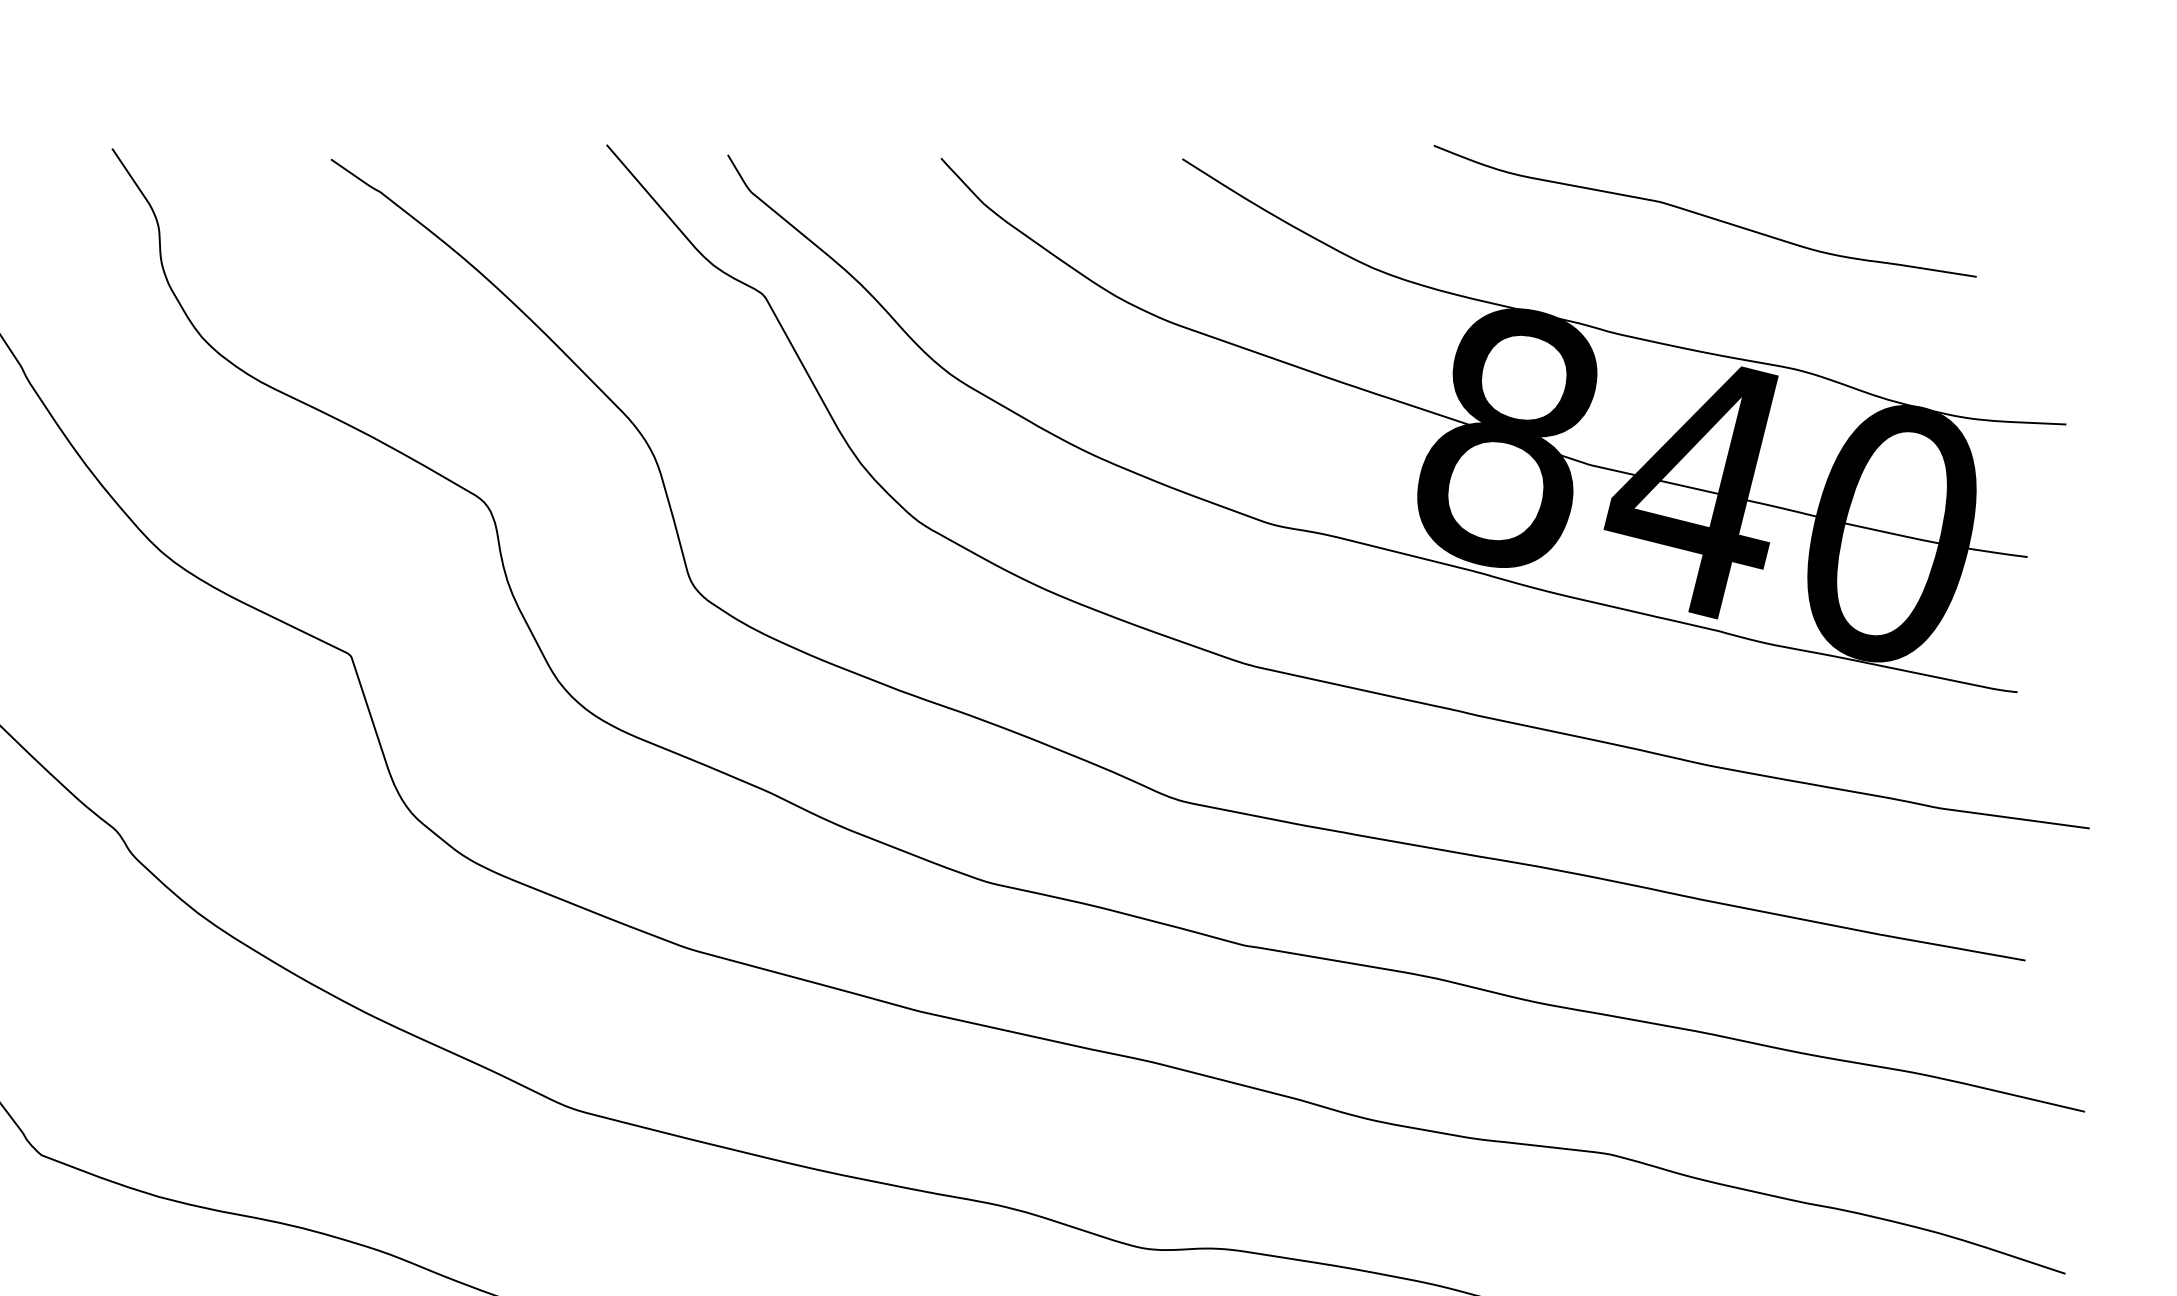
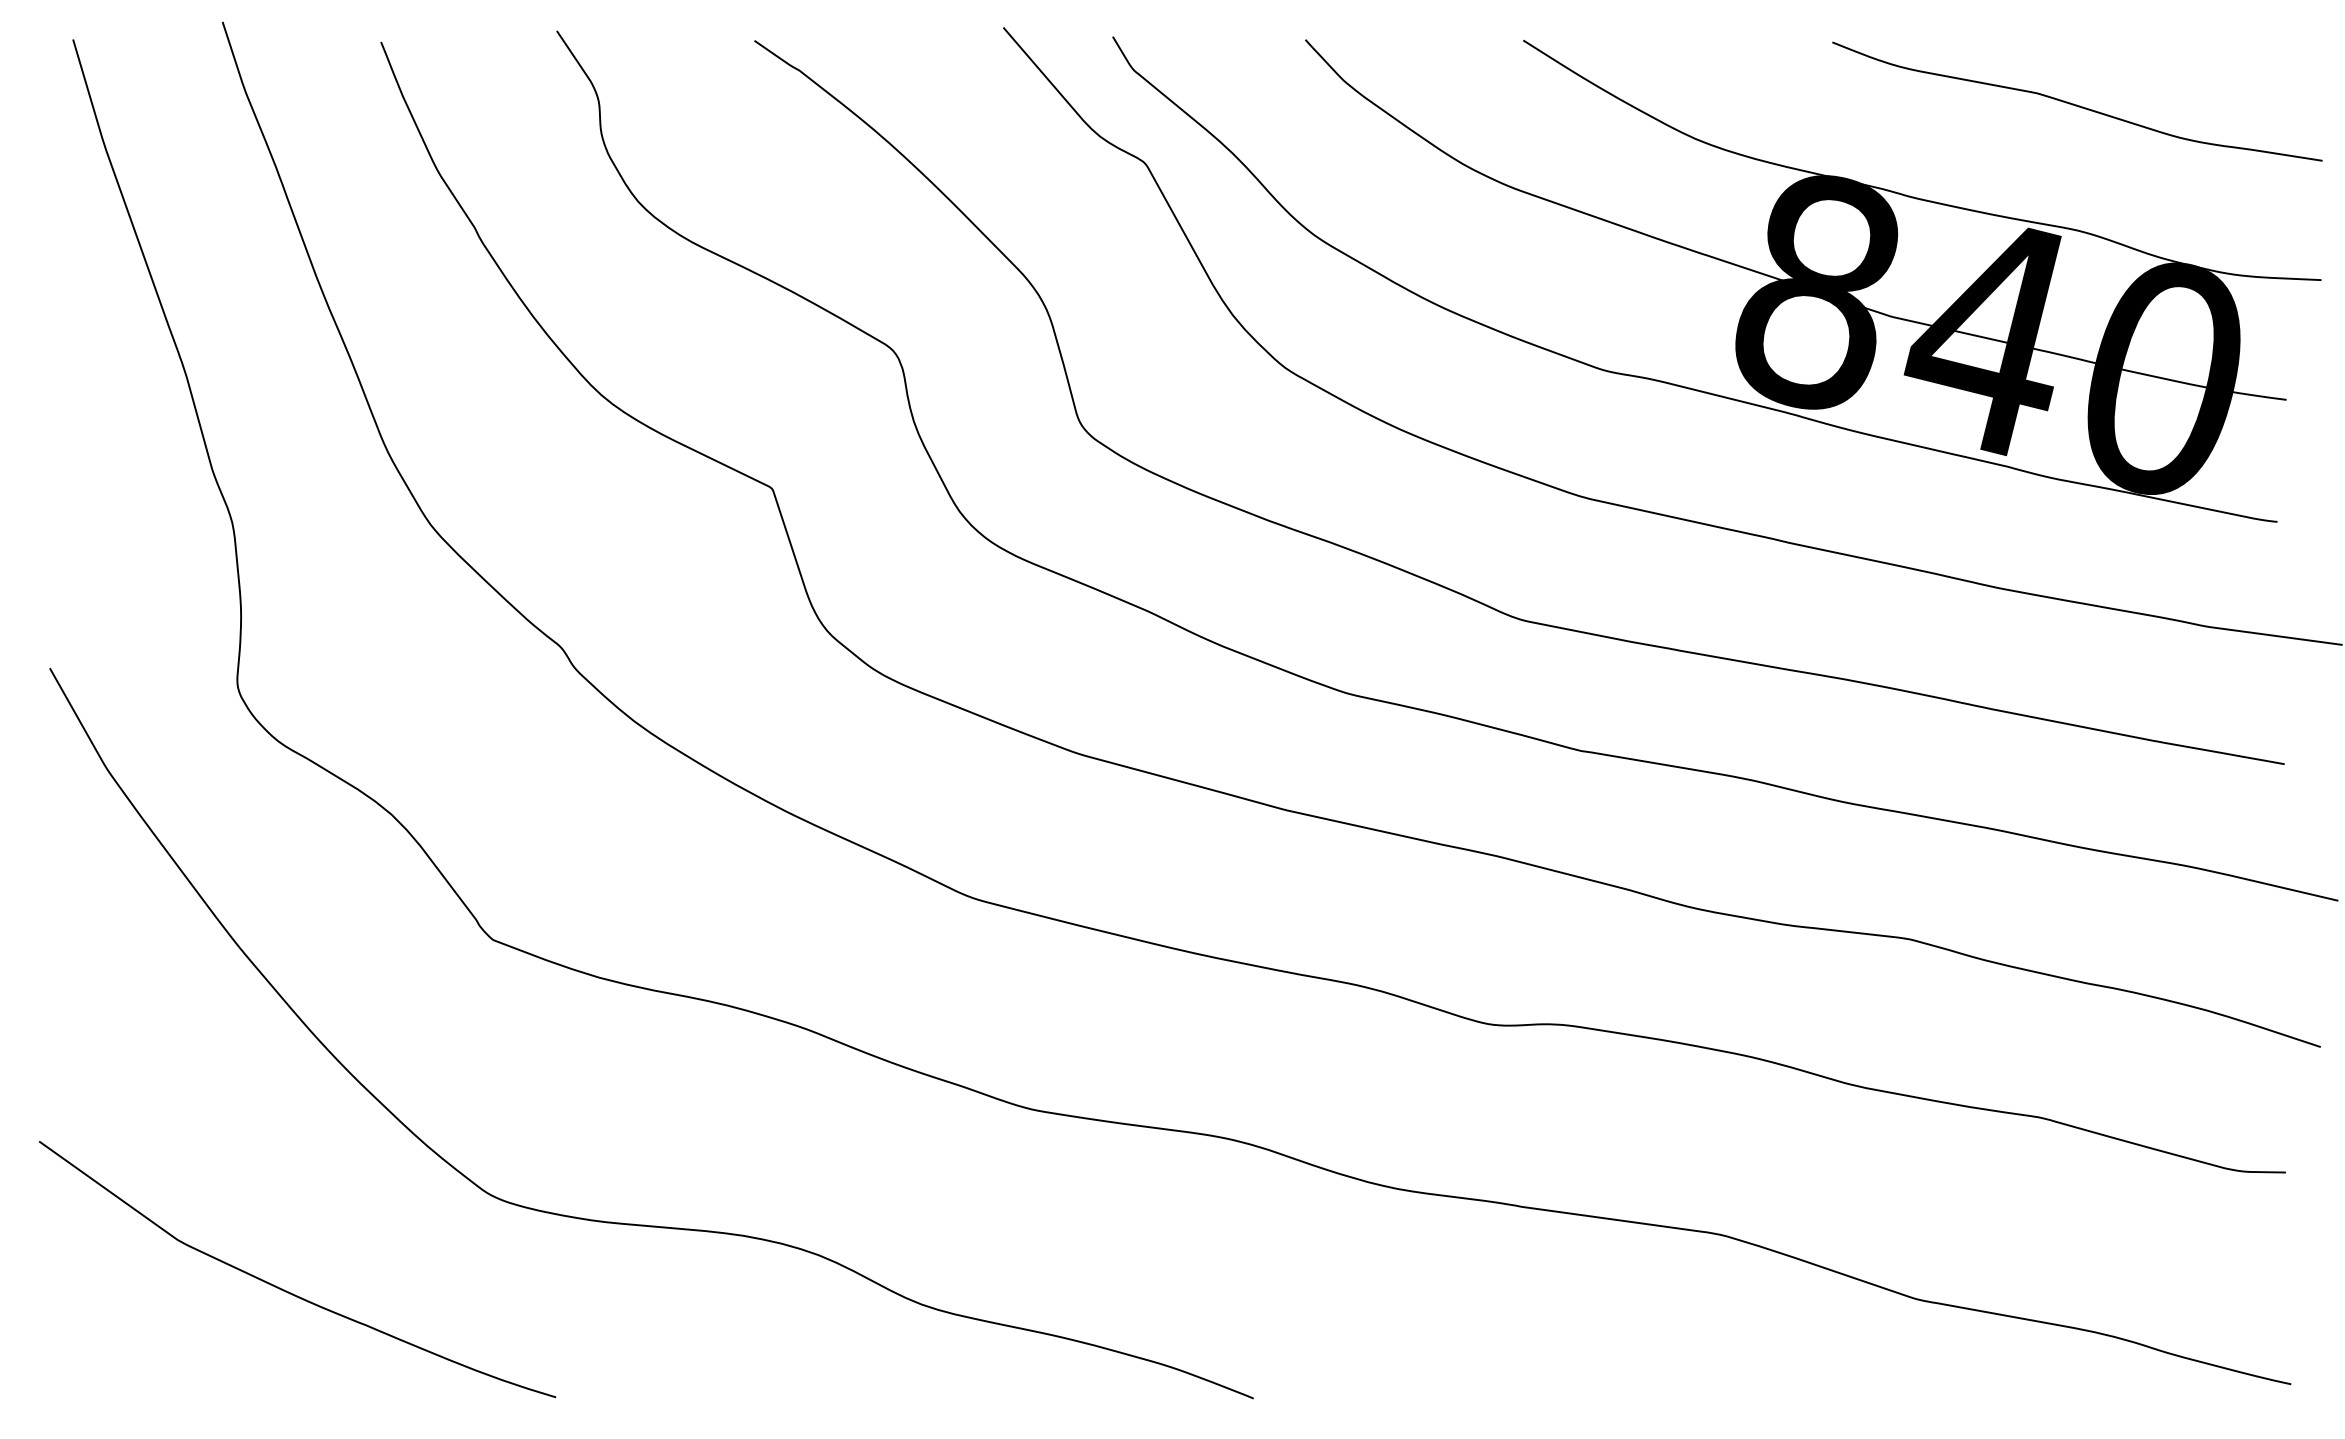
curve: (1704, 214) -> (2076, 104), moved

